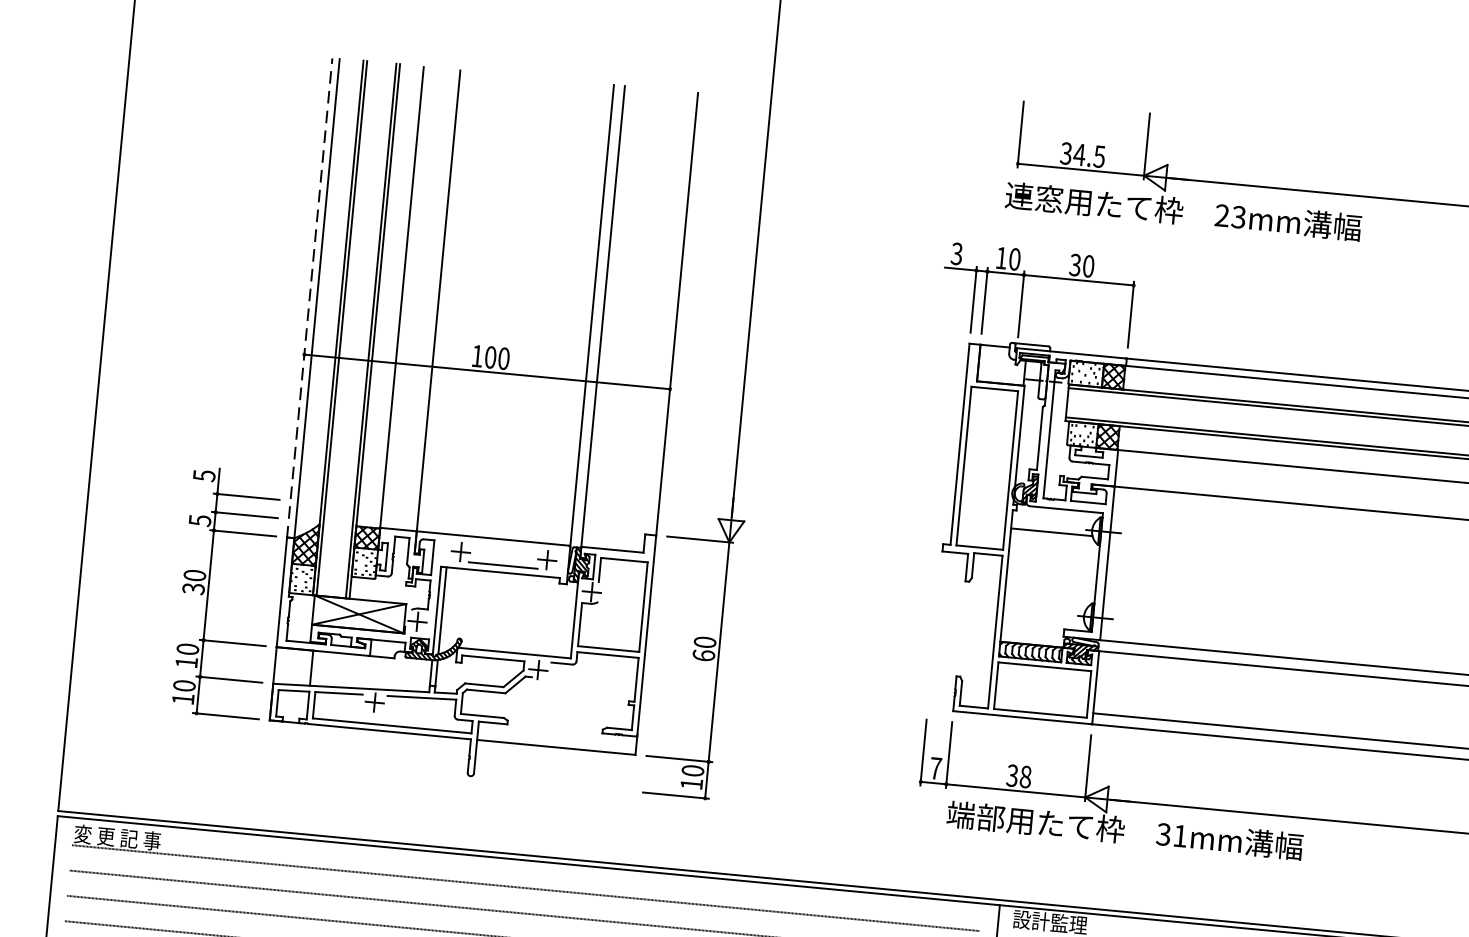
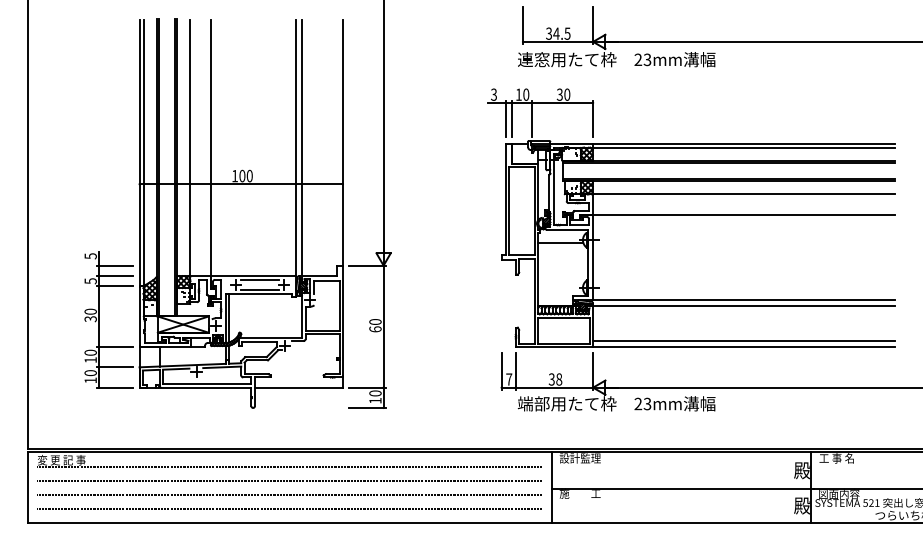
line: (309, 299) -> (139, 153), dashed -> solid
line: (505, 546) -> (260, 279), added
text: (1171, 834) -> (642, 403), 31mm -> 23mm

